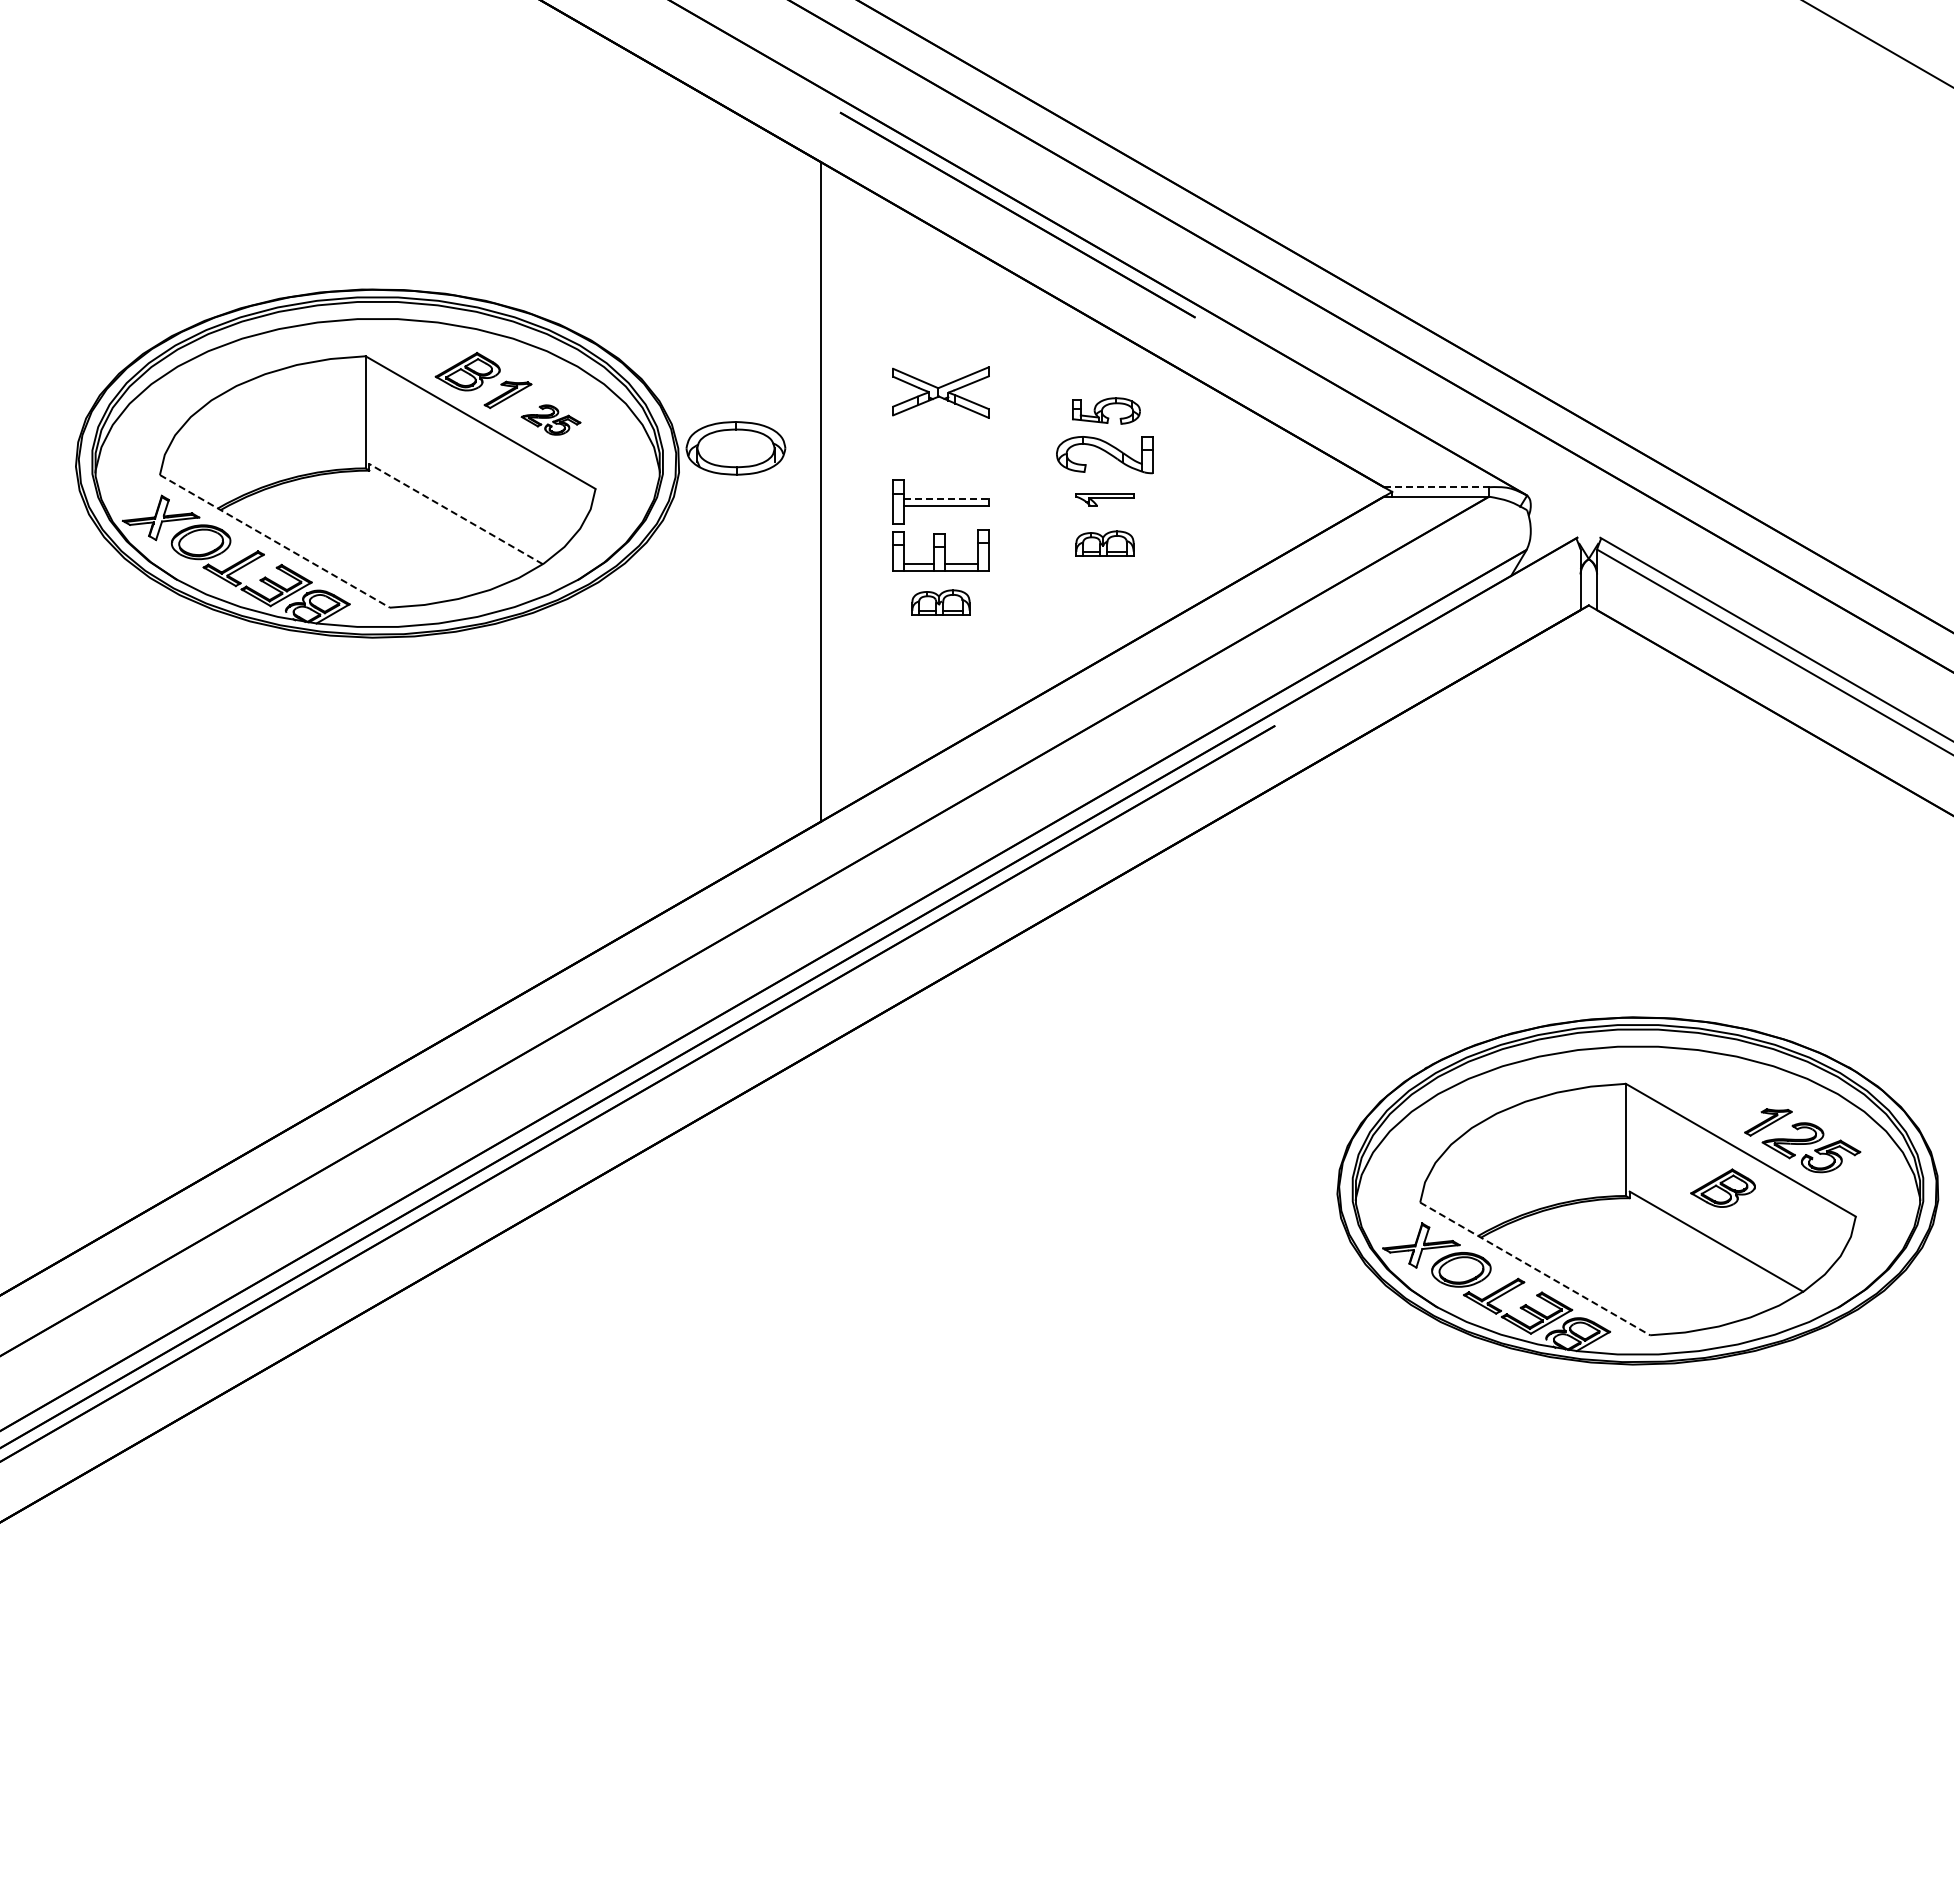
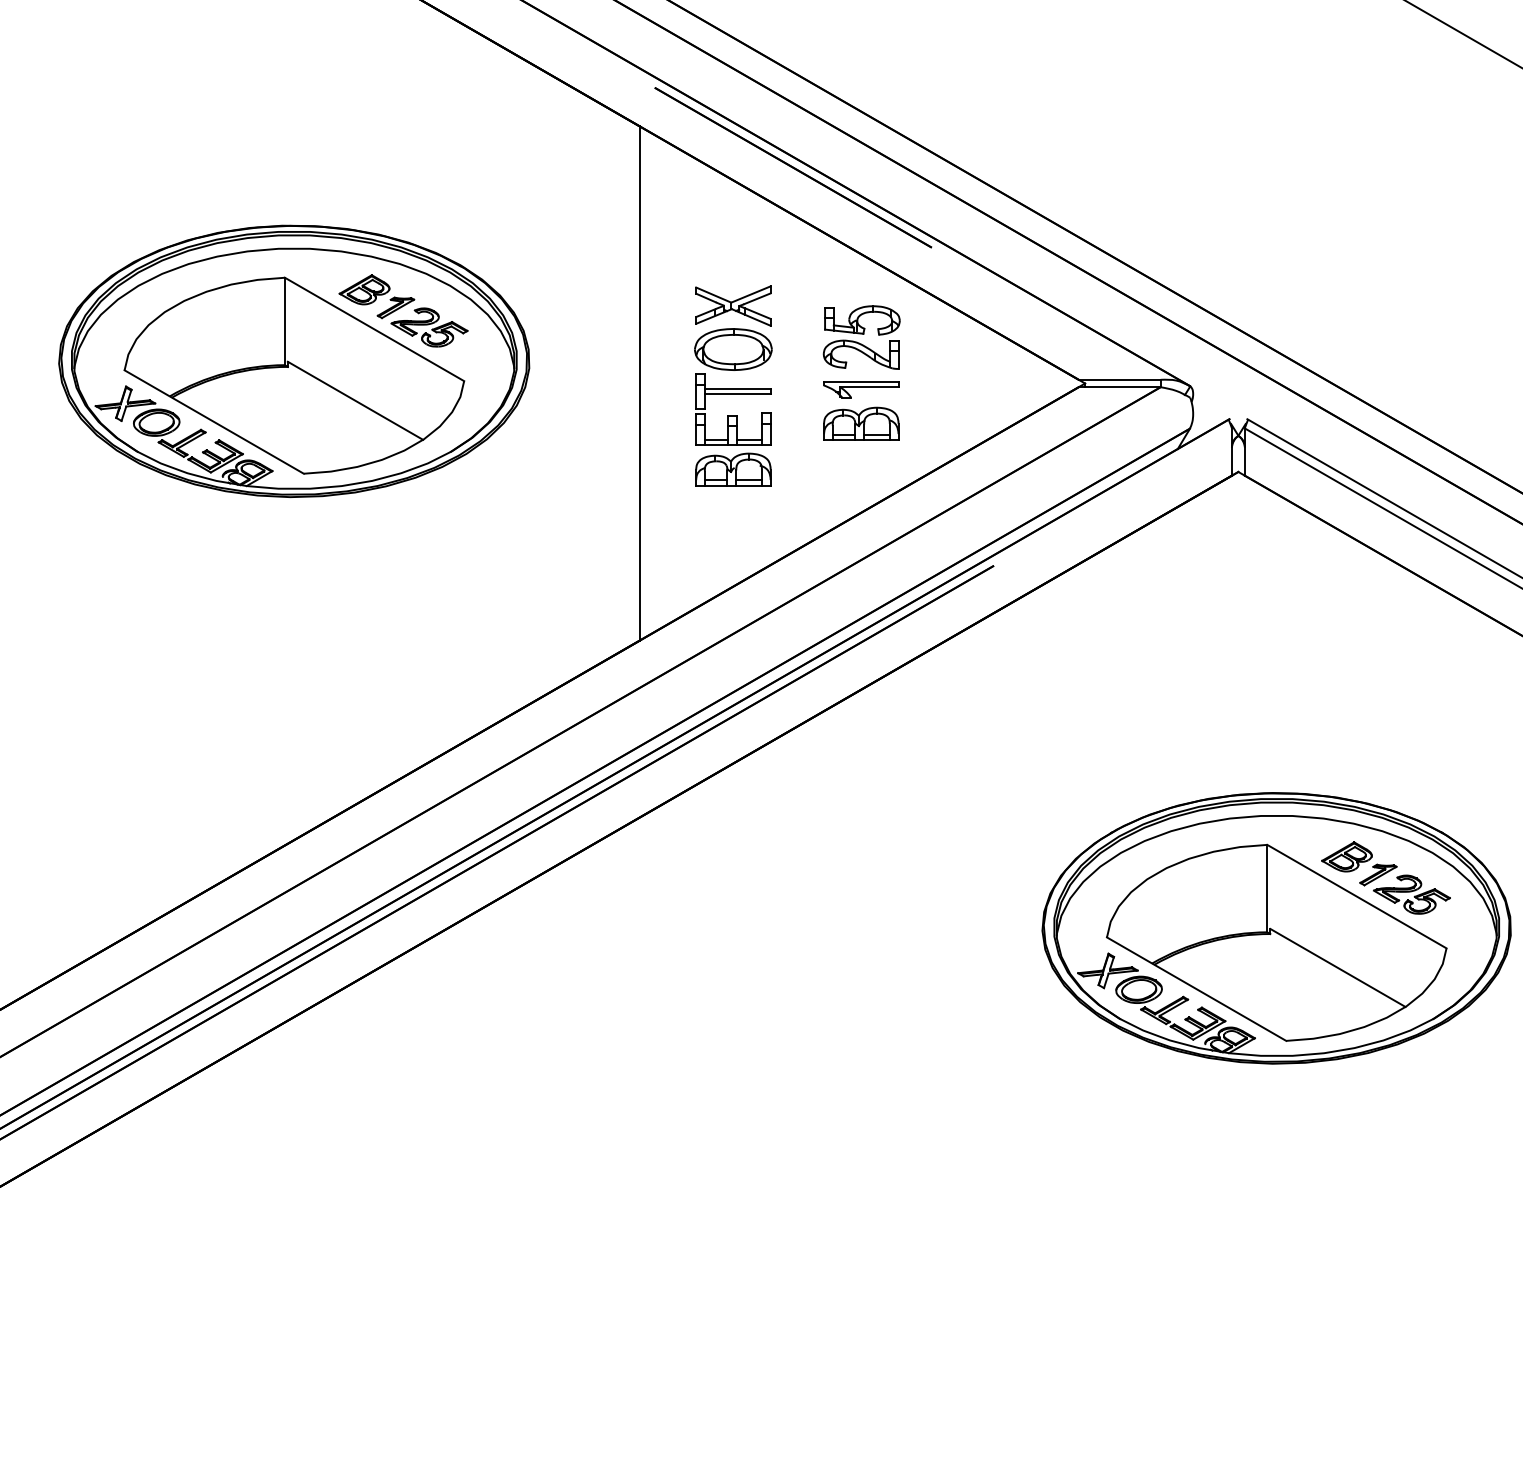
part: (1106, 410) -> (862, 320), size x1.43
part: (550, 419) -> (429, 327), size x1.67
part: (735, 448) -> (733, 349), moved
line: (1436, 487) -> (1119, 380), dashed -> solid
line: (947, 498) -> (738, 388), dashed -> solid
part: (1104, 499) -> (860, 389), size x1.67
line: (455, 513) -> (354, 400), dashed -> solid
line: (274, 541) -> (213, 422), dashed -> solid
part: (1104, 543) -> (860, 423), size x1.67
part: (940, 602) -> (733, 469), size x1.67
part: (1722, 1187) -> (1346, 856), moved
line: (1535, 1268) -> (1196, 988), dashed -> solid

